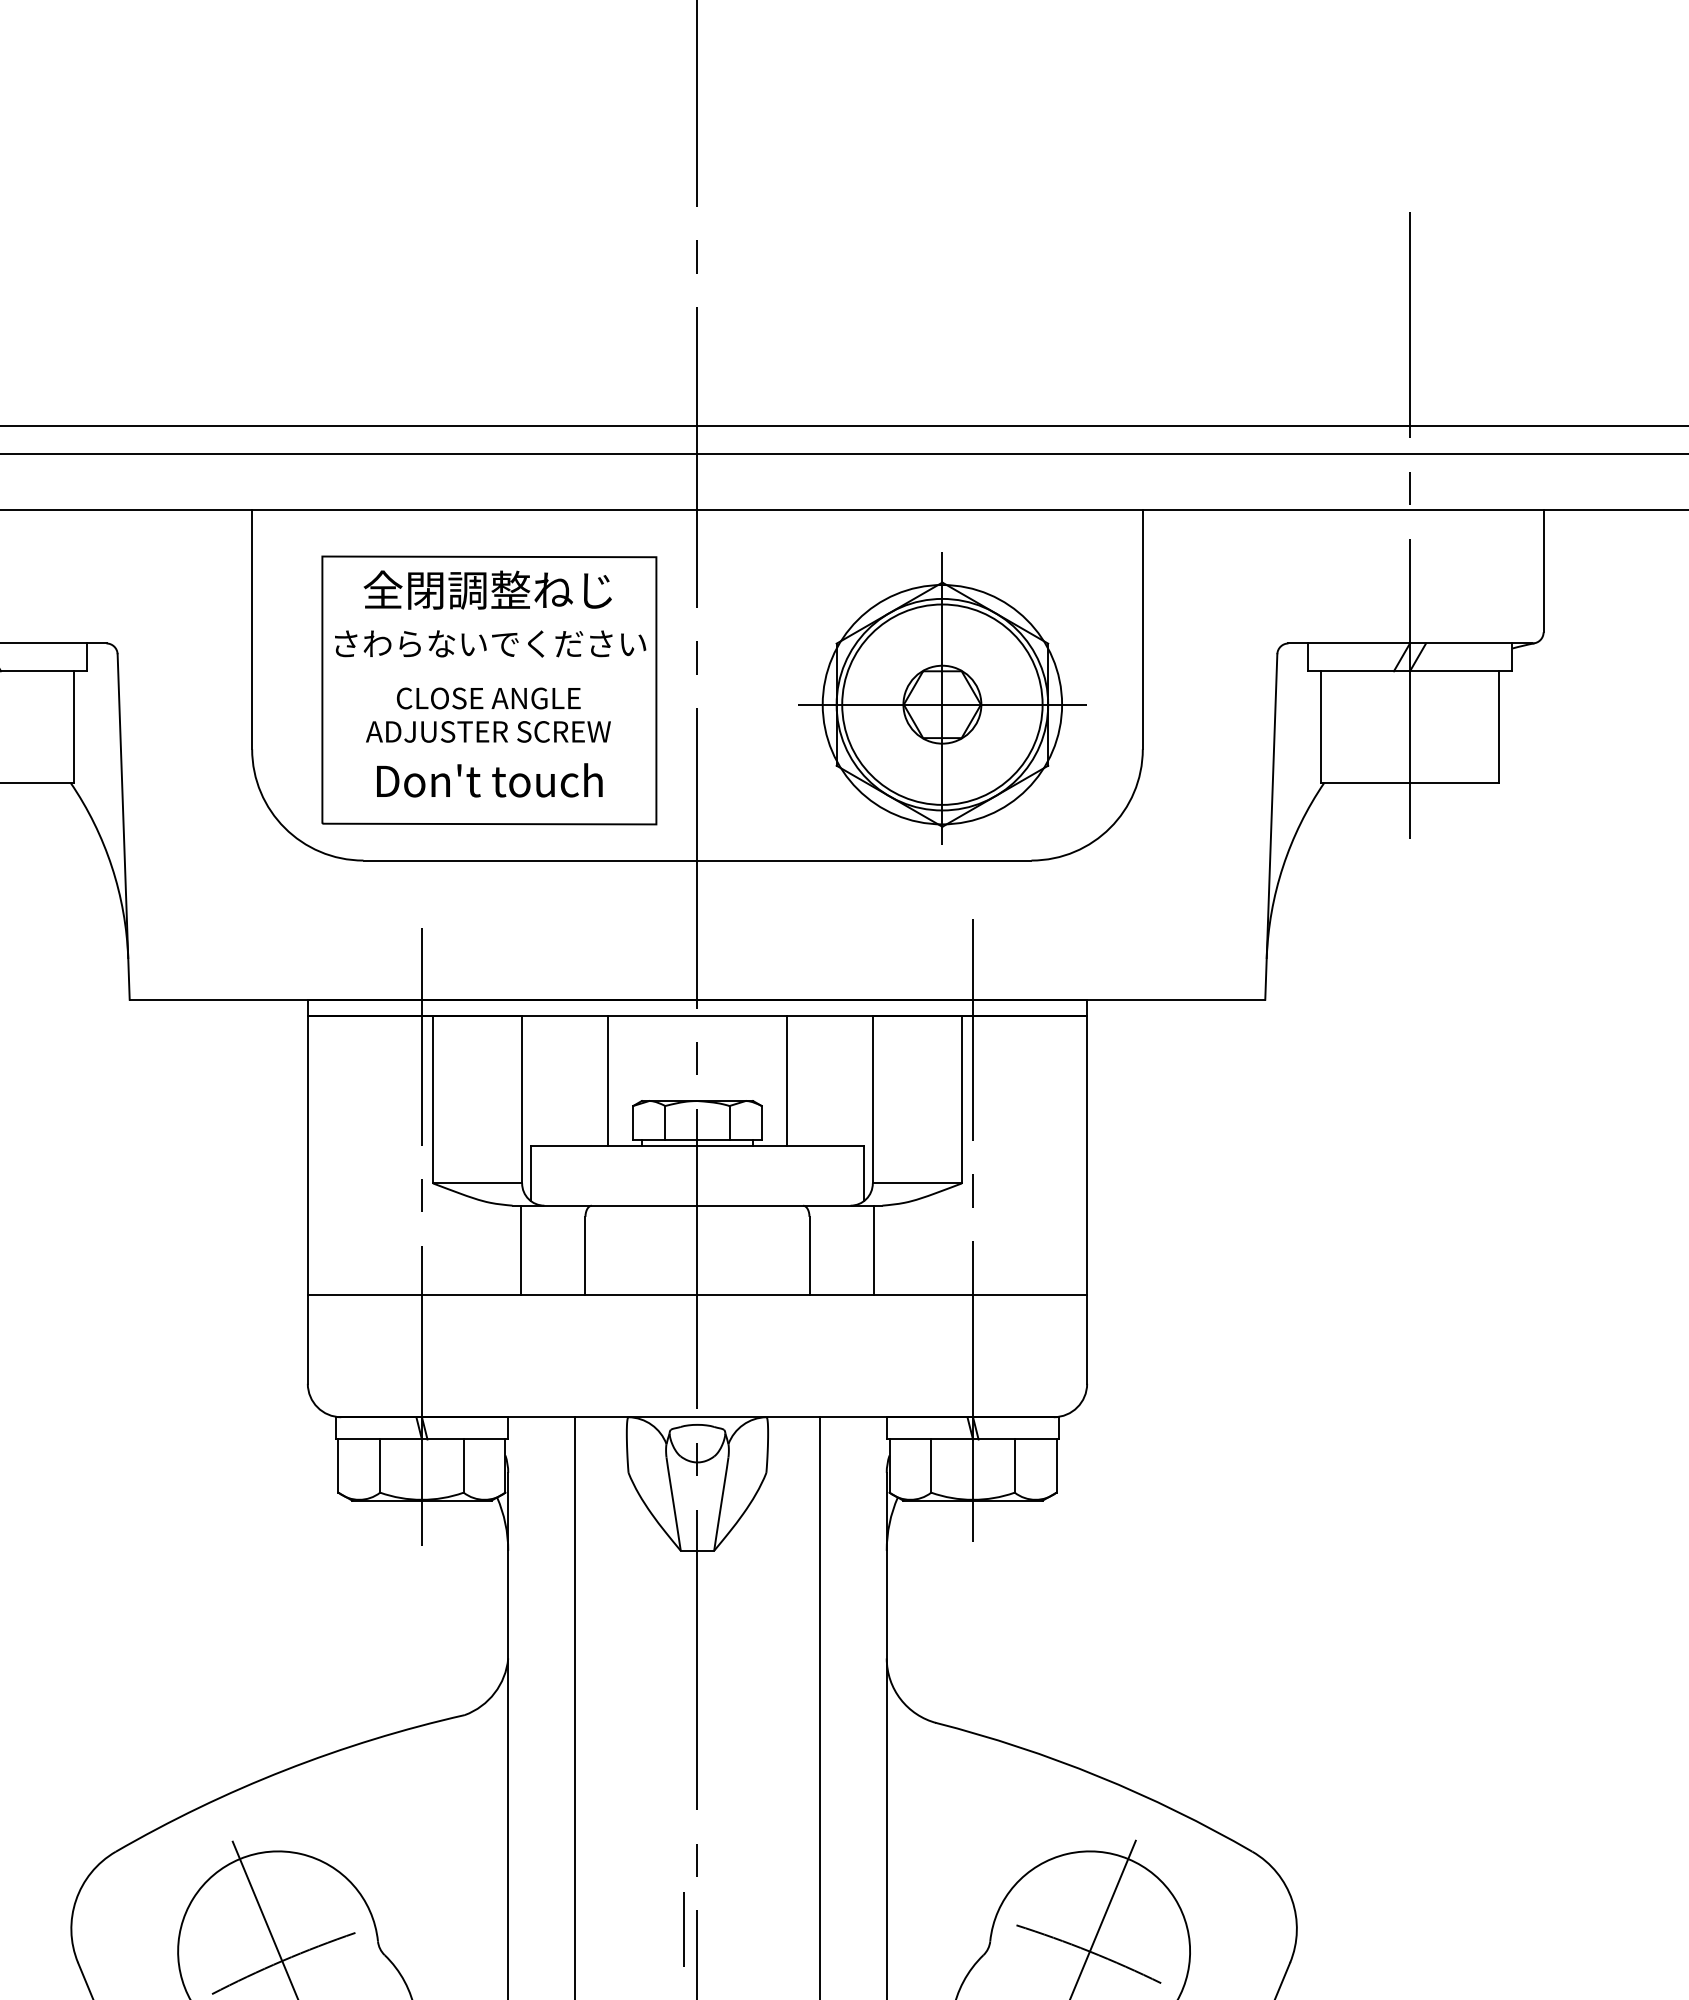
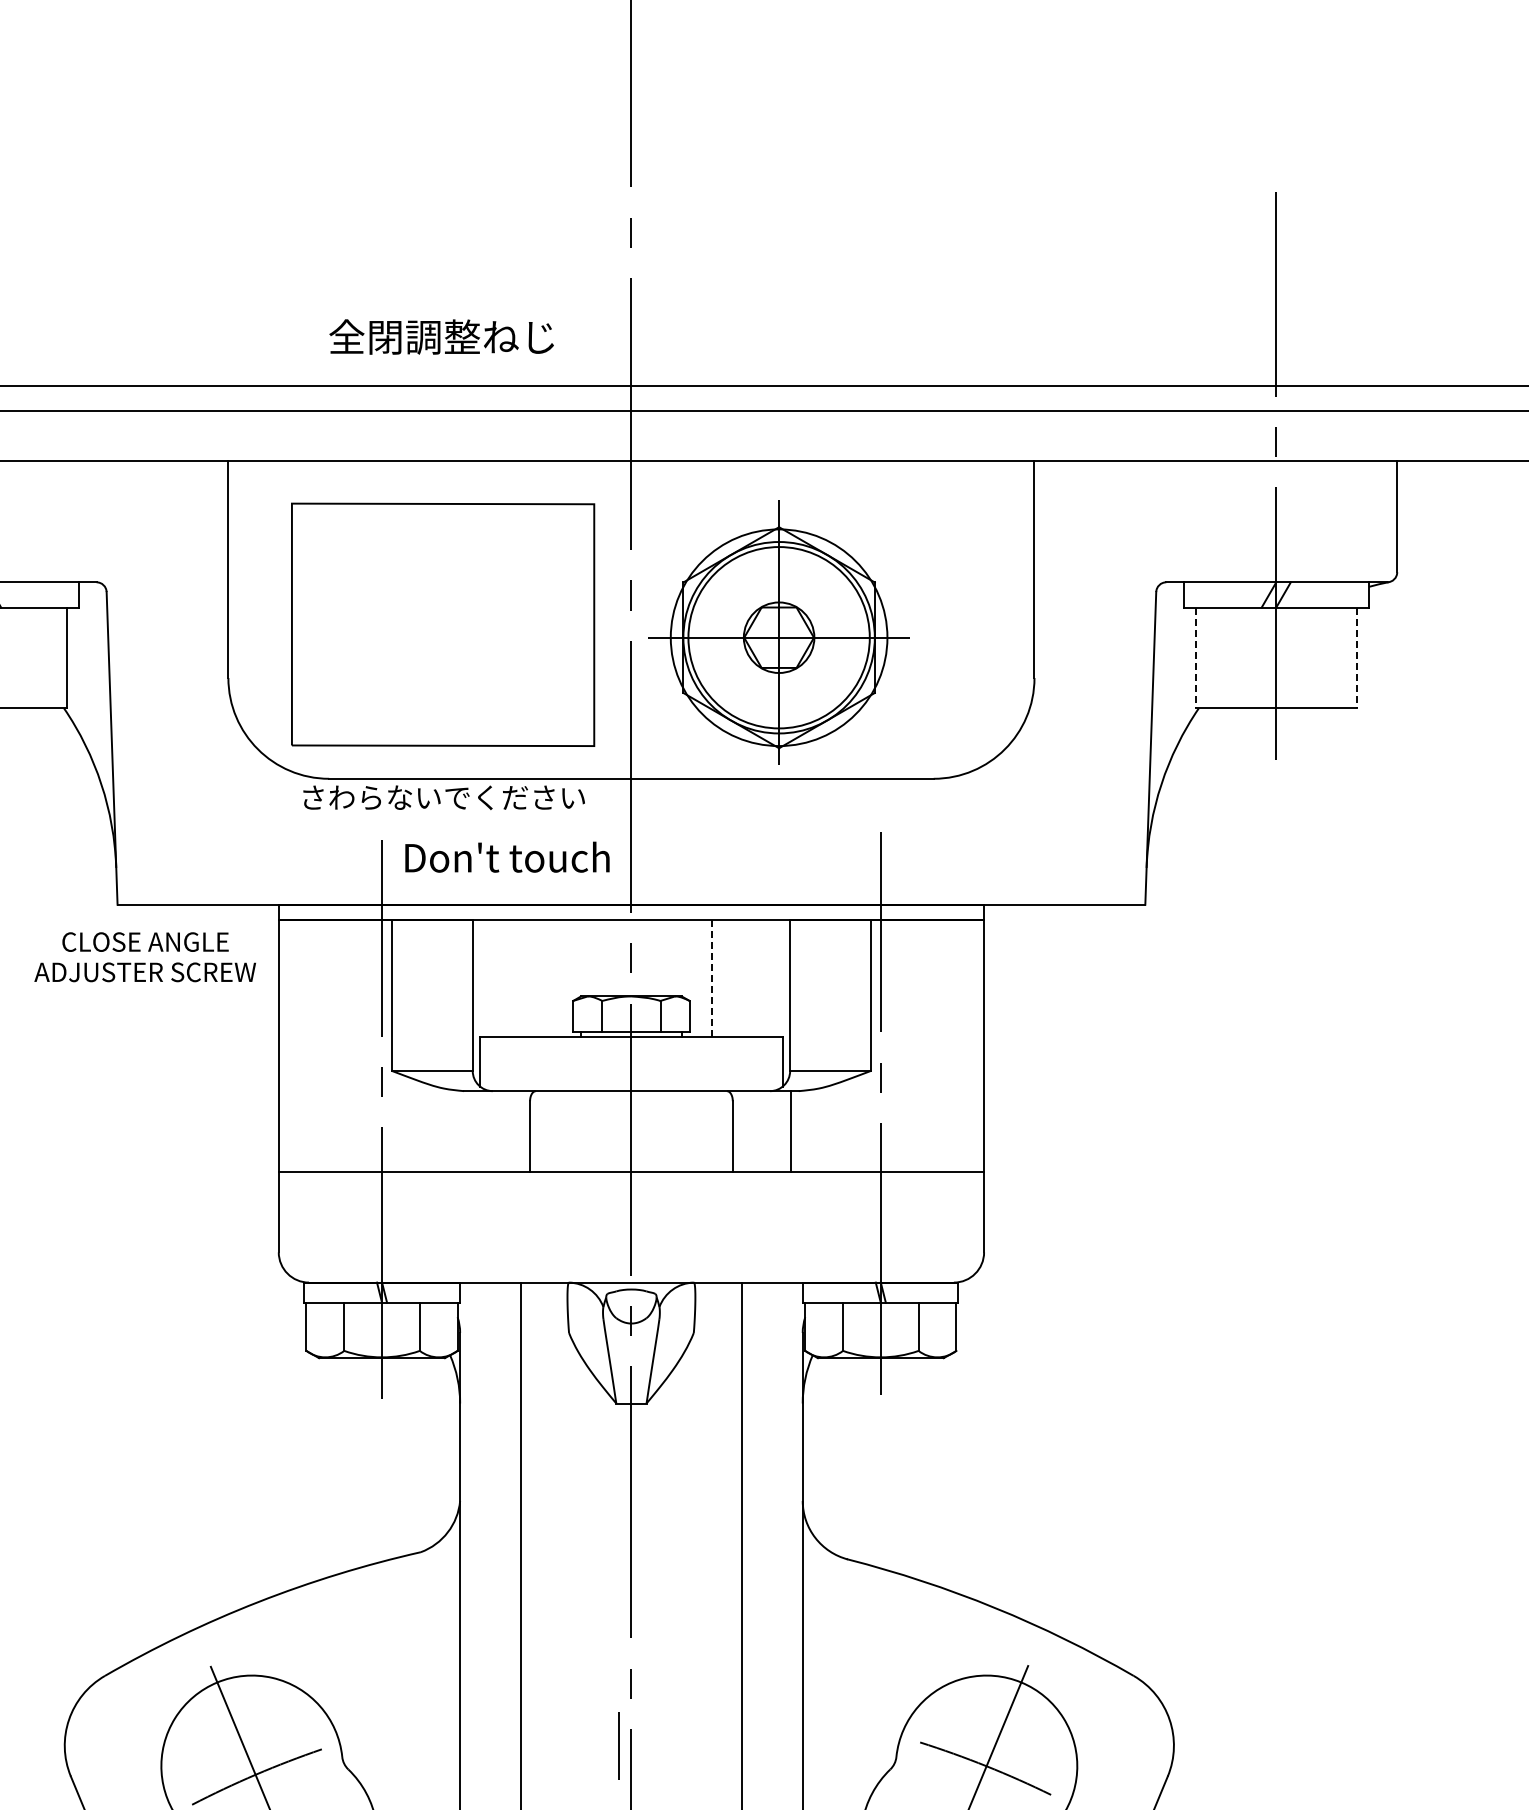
text: (487, 589) -> (441, 336), moved
text: (489, 643) -> (443, 797), moved
part: (941, 698) -> (778, 632), moved
text: (487, 715) -> (144, 957), moved
line: (1320, 727) -> (1195, 658), solid -> dashed
line: (1498, 727) -> (1356, 658), solid -> dashed
text: (489, 779) -> (507, 856), moved
line: (608, 1080) -> (550, 977), removed
line: (787, 1080) -> (712, 977), solid -> dashed
line: (521, 1250) -> (472, 1131), removed

